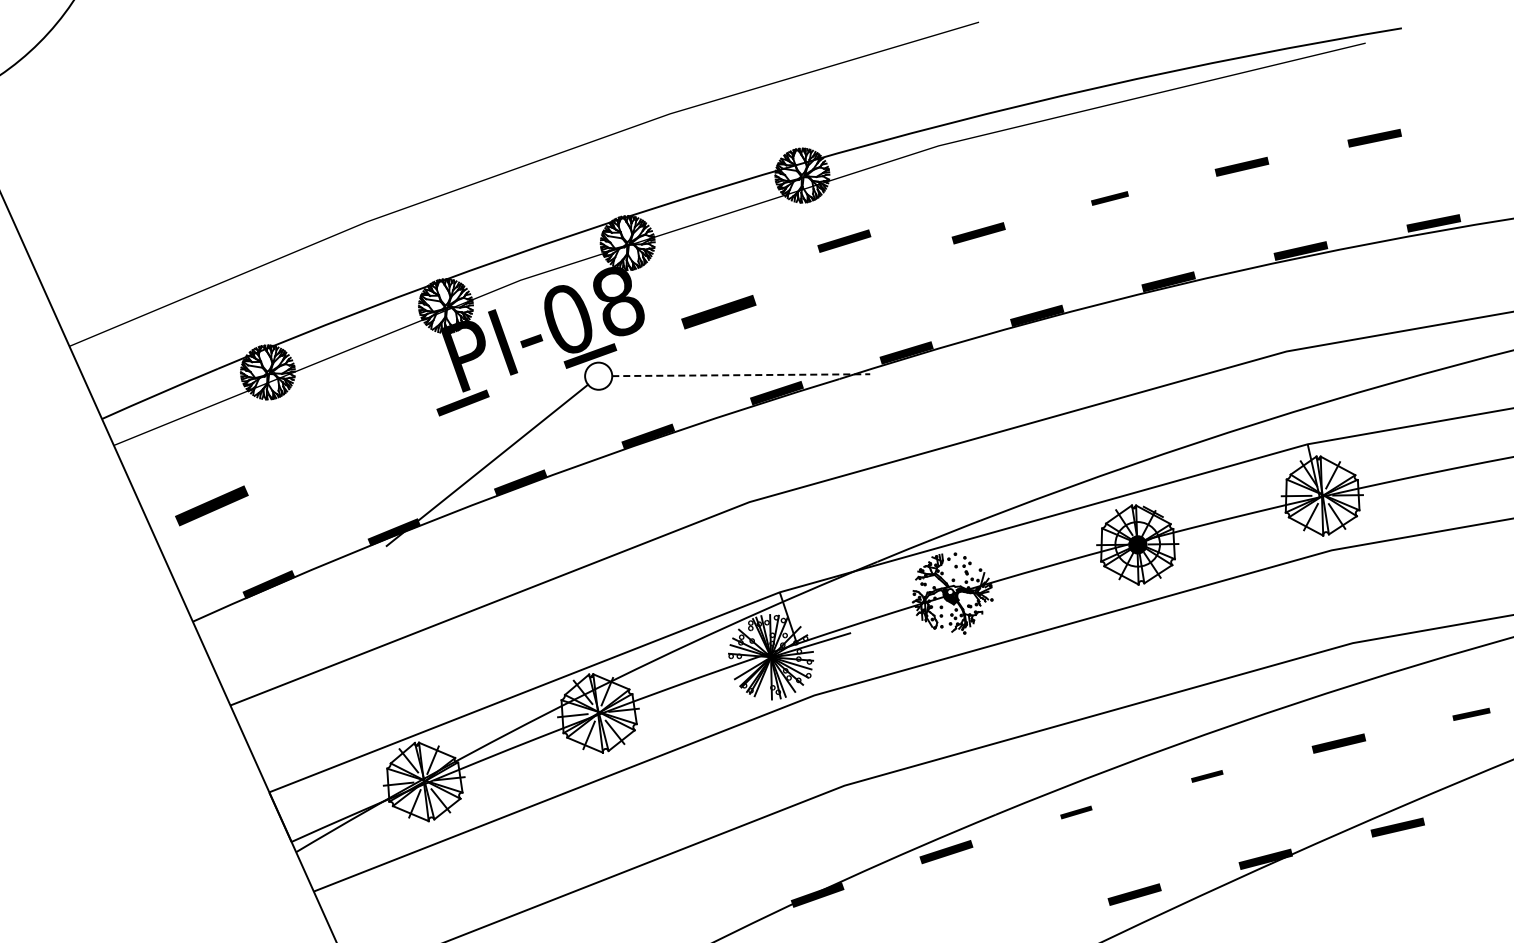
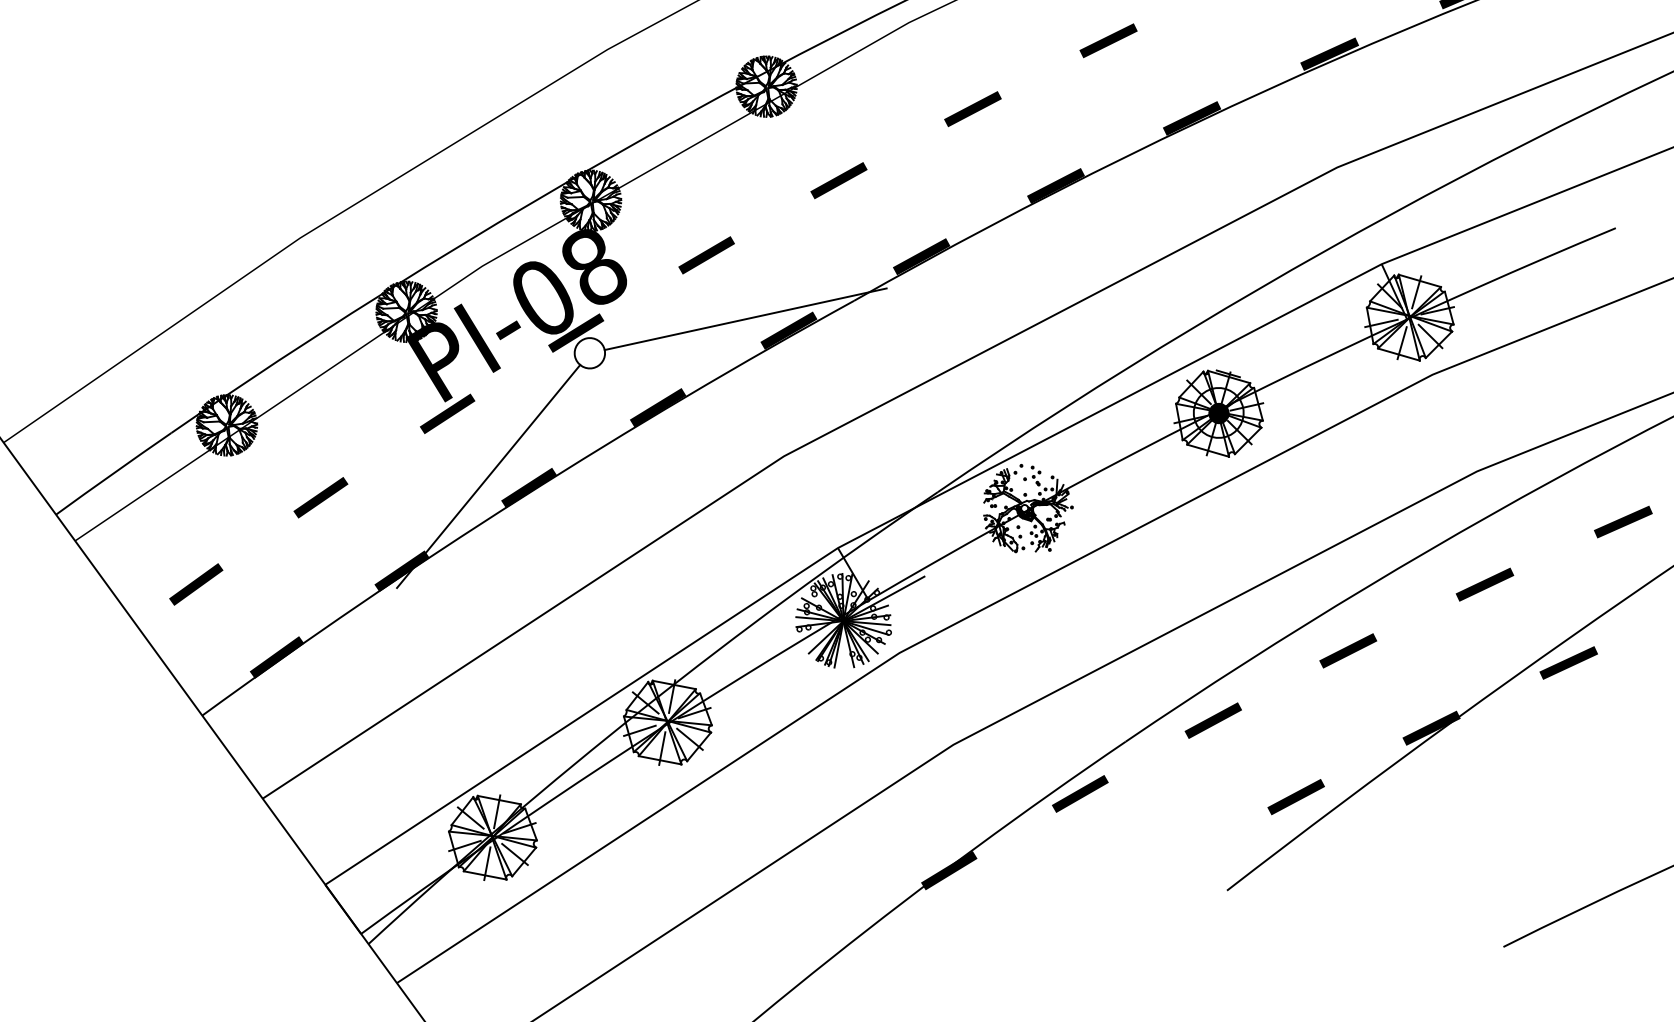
part: (1109, 198) -> (1108, 40), size x1.43
part: (844, 240) -> (838, 179), moved
part: (718, 311) -> (706, 254), size x0.71
line: (741, 375) -> (746, 319), dashed -> solid
part: (336, 452) -> (320, 497), added
part: (211, 505) -> (195, 584), size x0.71
part: (1471, 714) -> (1623, 522), size x1.43
part: (1207, 776) -> (1348, 650), size x1.67
part: (1076, 812) -> (1213, 720), size x1.67

